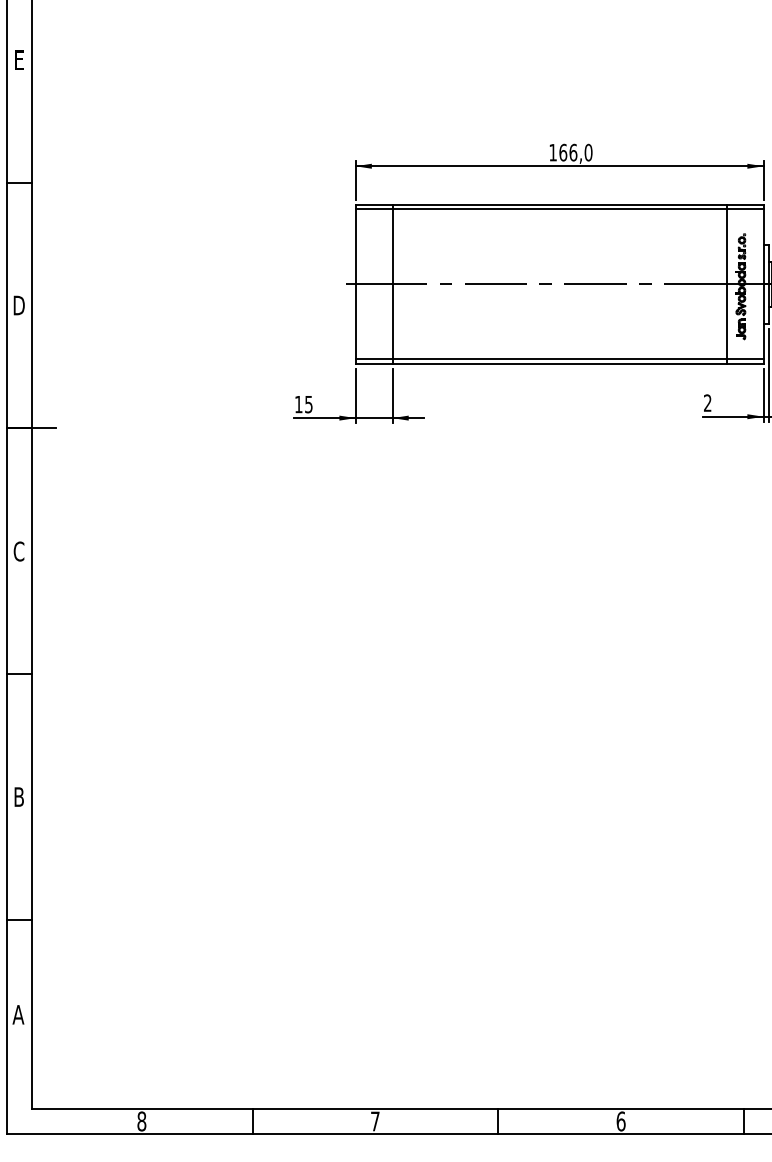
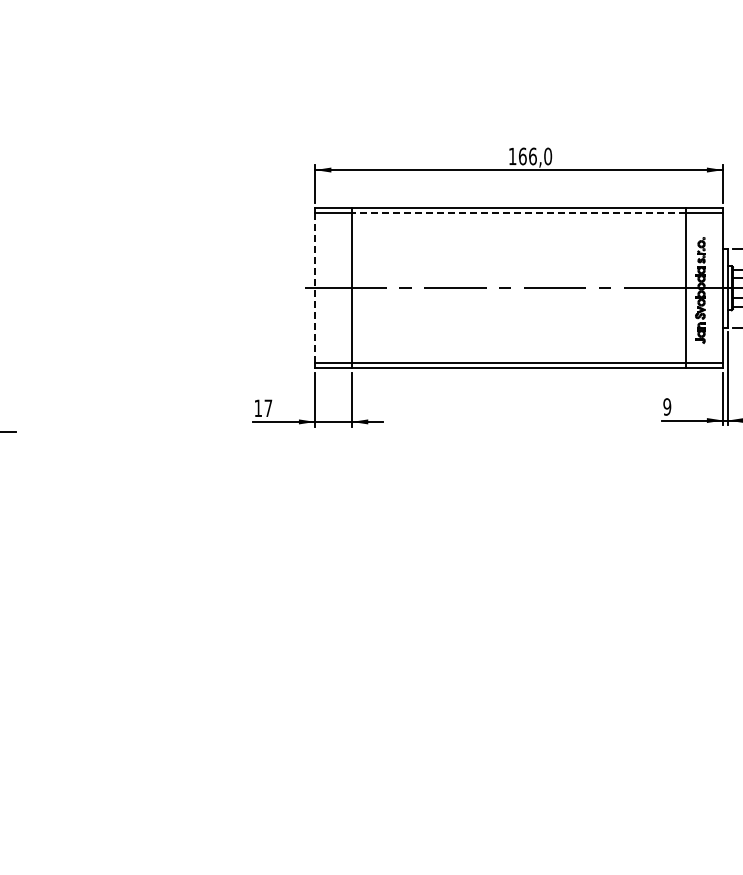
line: (559, 209) -> (519, 213), solid -> dashed
line: (355, 284) -> (315, 288), solid -> dashed
text: (707, 402) -> (667, 406), 2 -> 9
text: (308, 404) -> (268, 408), 15 -> 17

